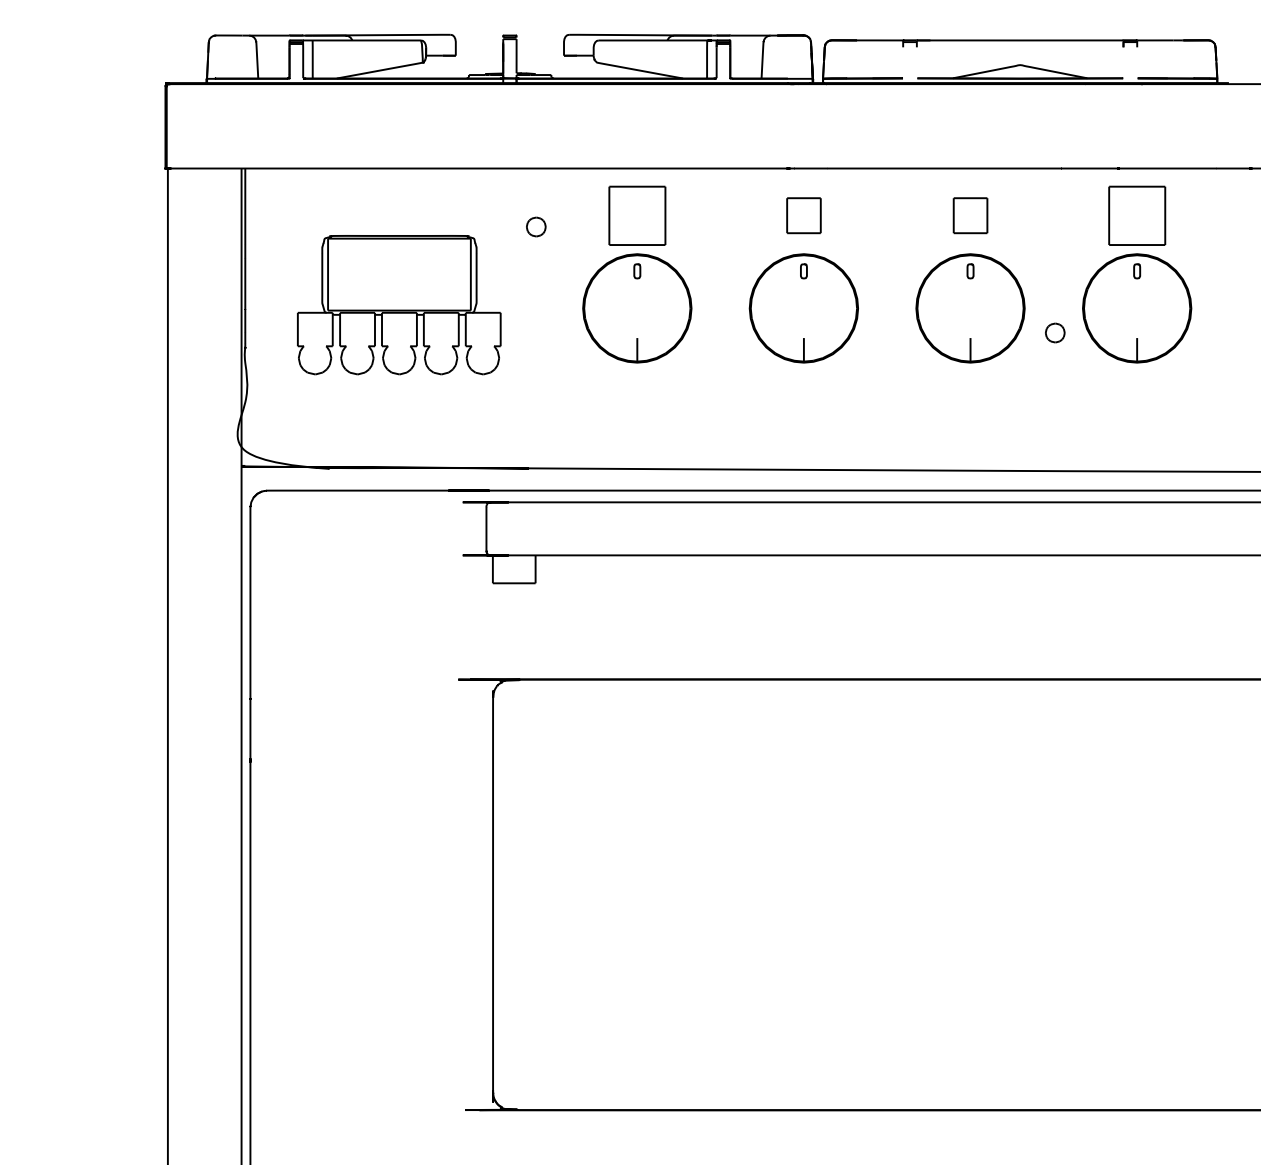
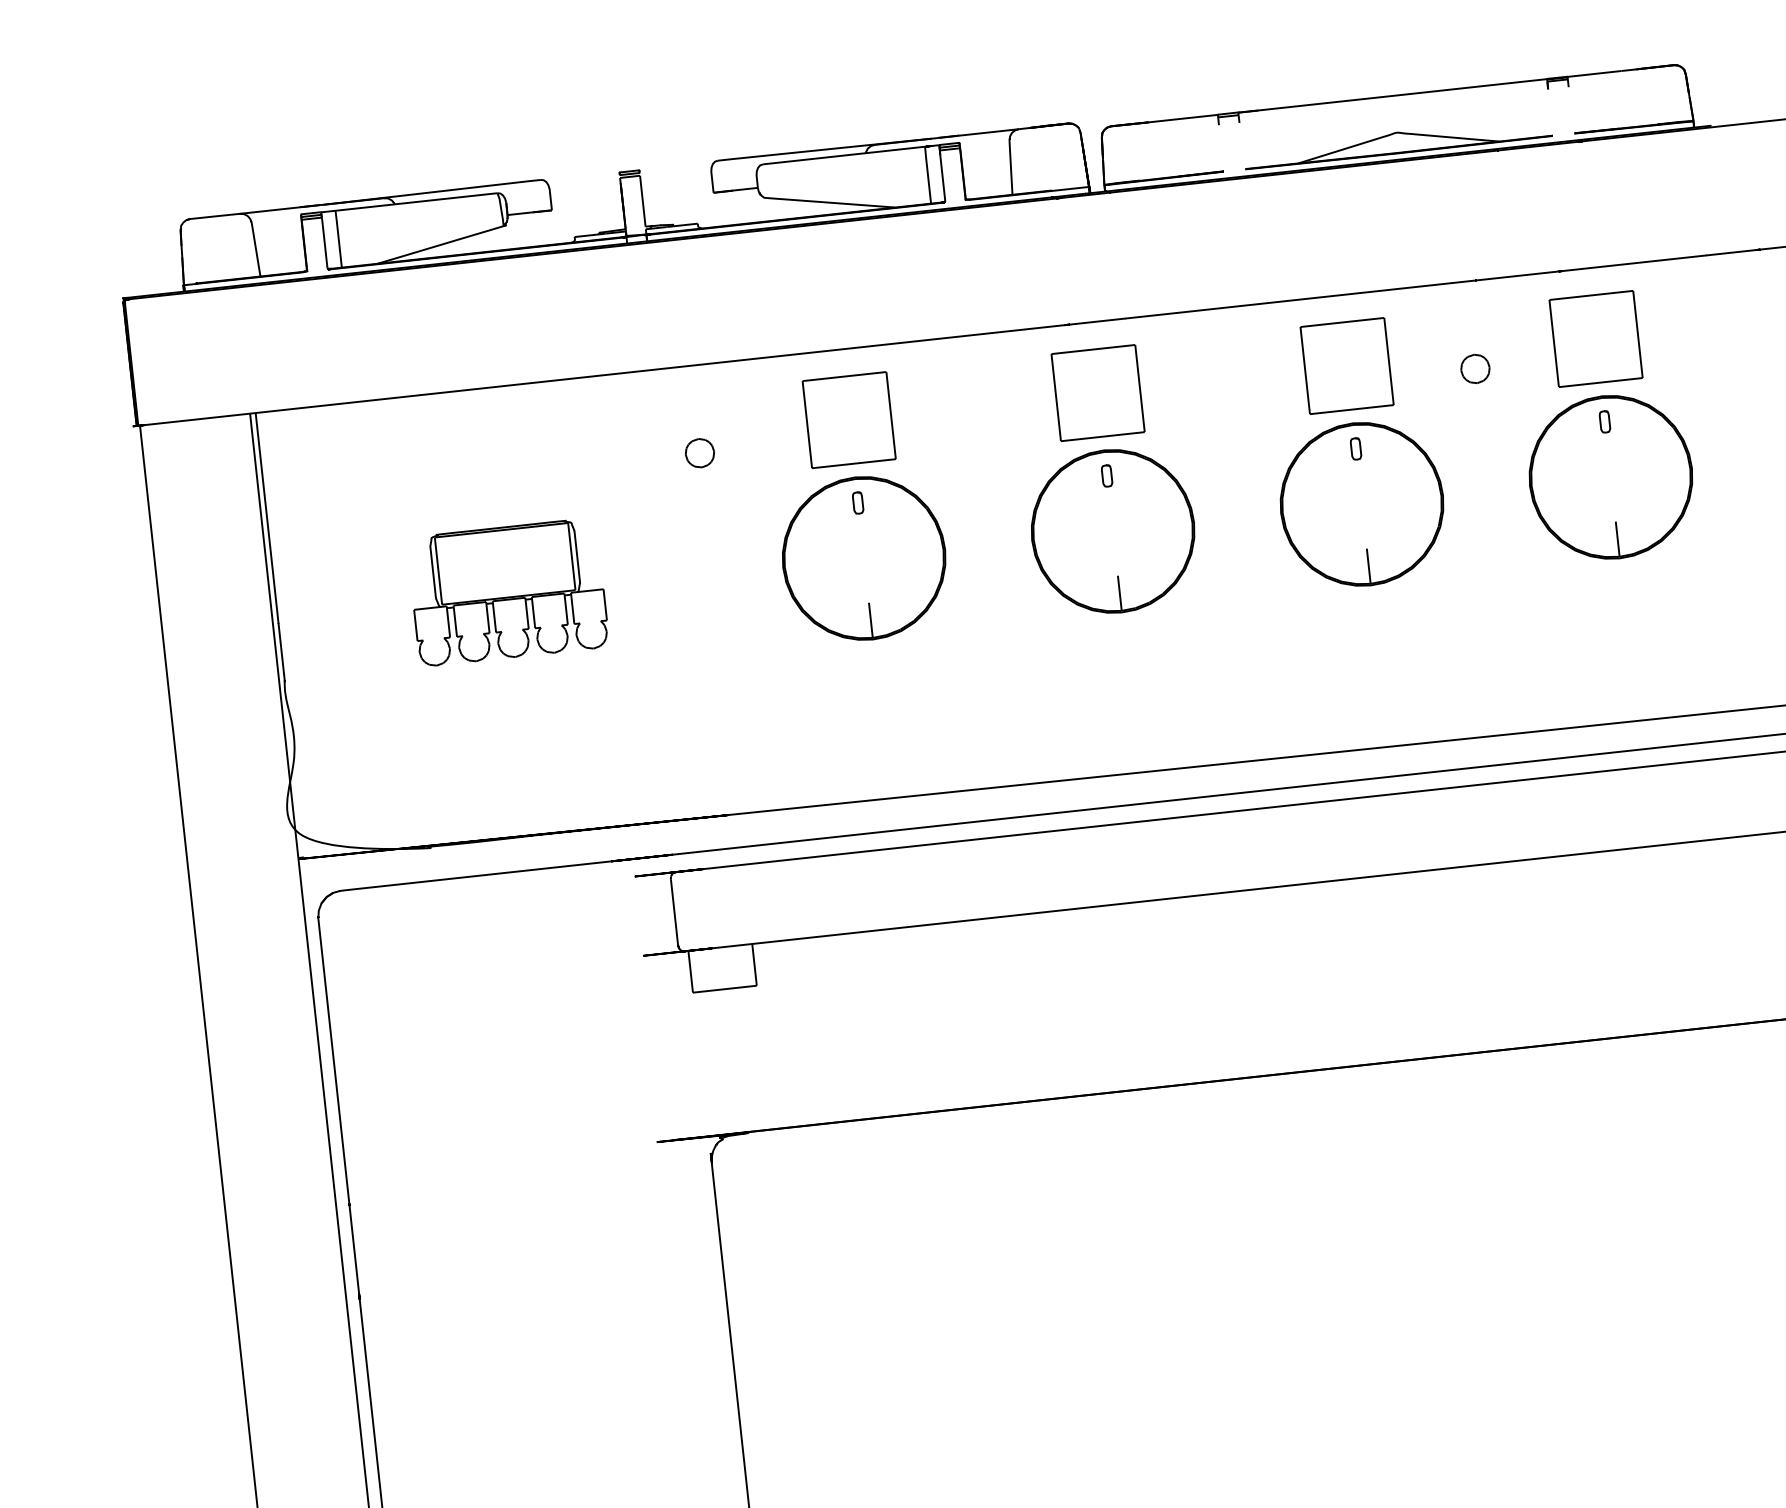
part: (803, 215) -> (1097, 392), size x1.67
part: (970, 215) -> (1346, 365), size x1.67
part: (399, 305) -> (508, 592), size x0.62
part: (1055, 332) -> (1475, 368), moved

